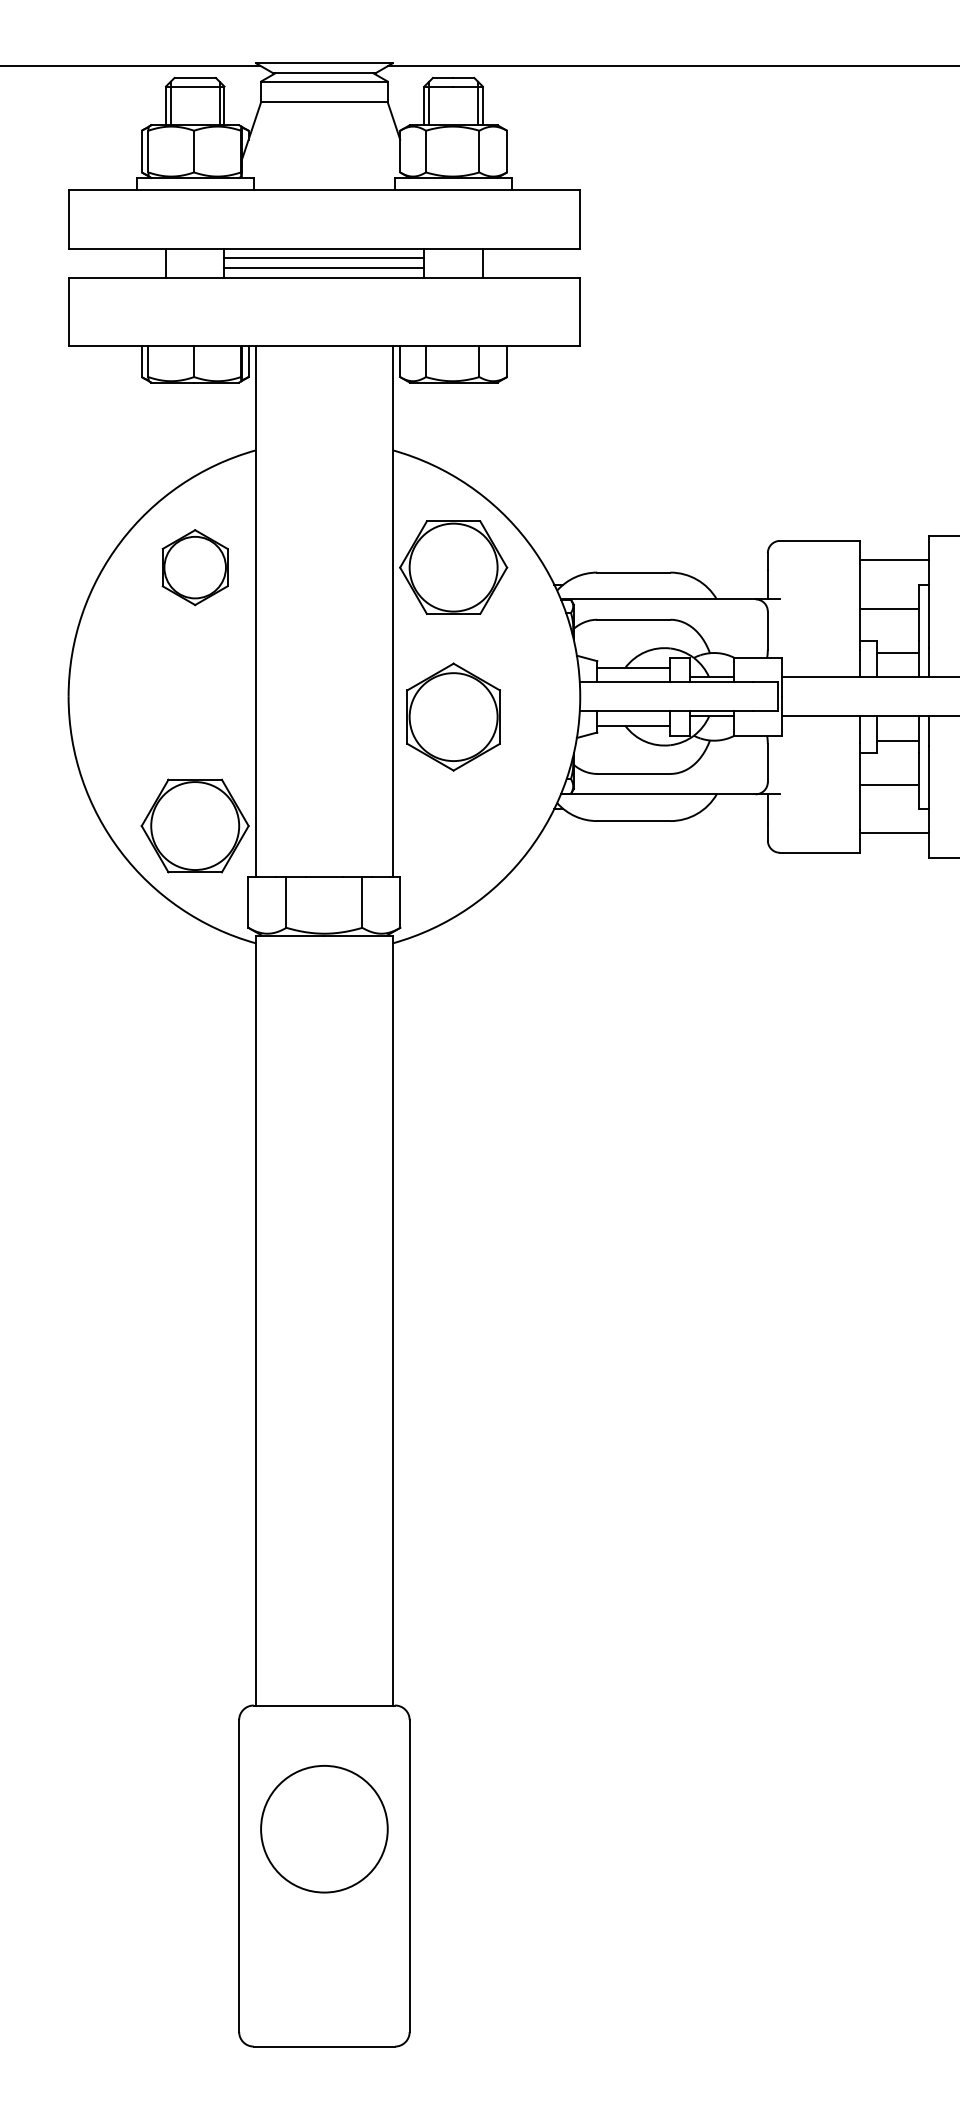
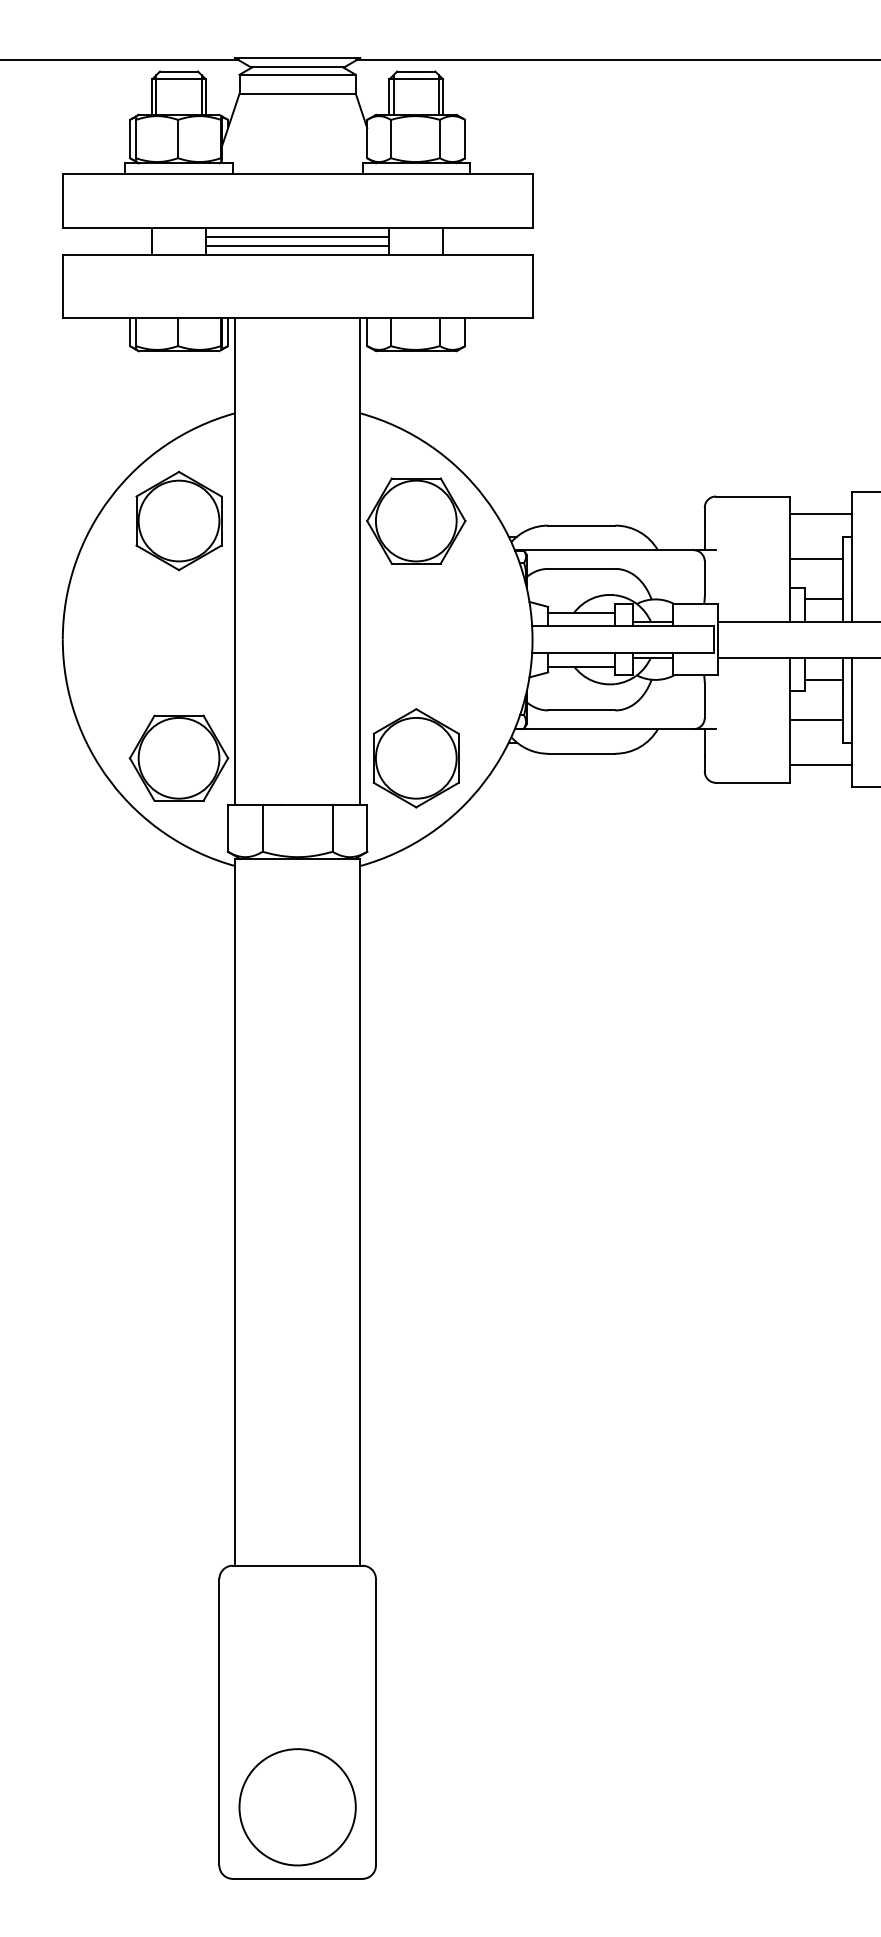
part: (194, 567) -> (178, 520), size x1.43
part: (452, 717) -> (415, 758), moved
circle: (324, 1829) -> (297, 1807), moved

